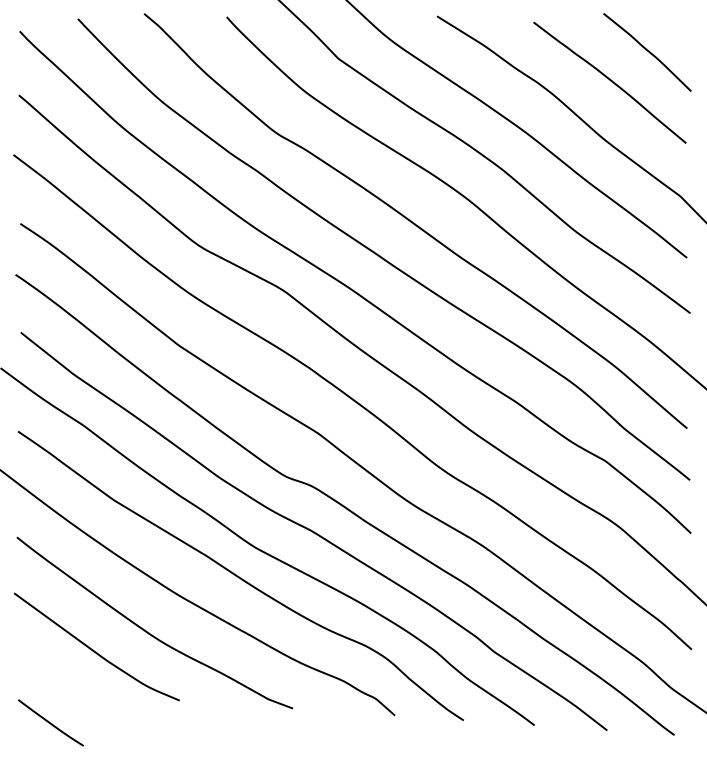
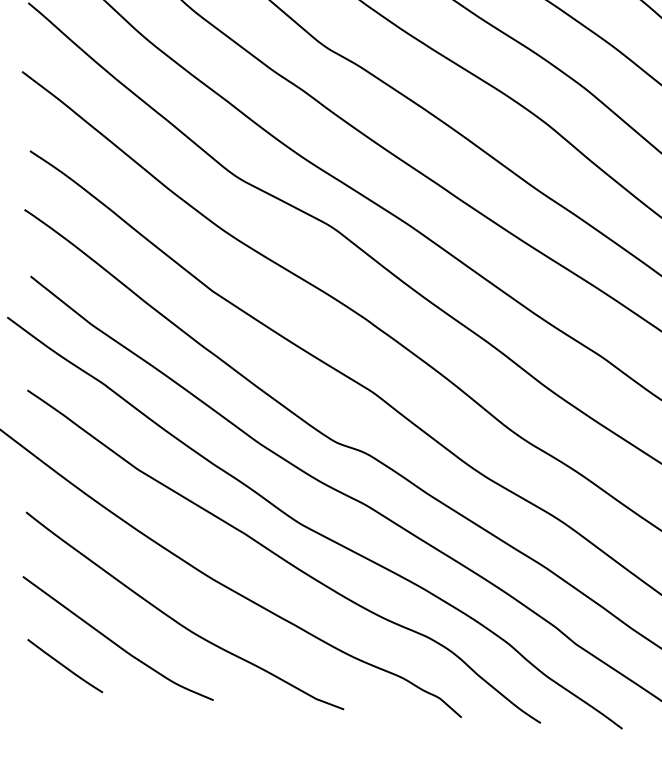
line: (50, 722) -> (64, 665), moved

